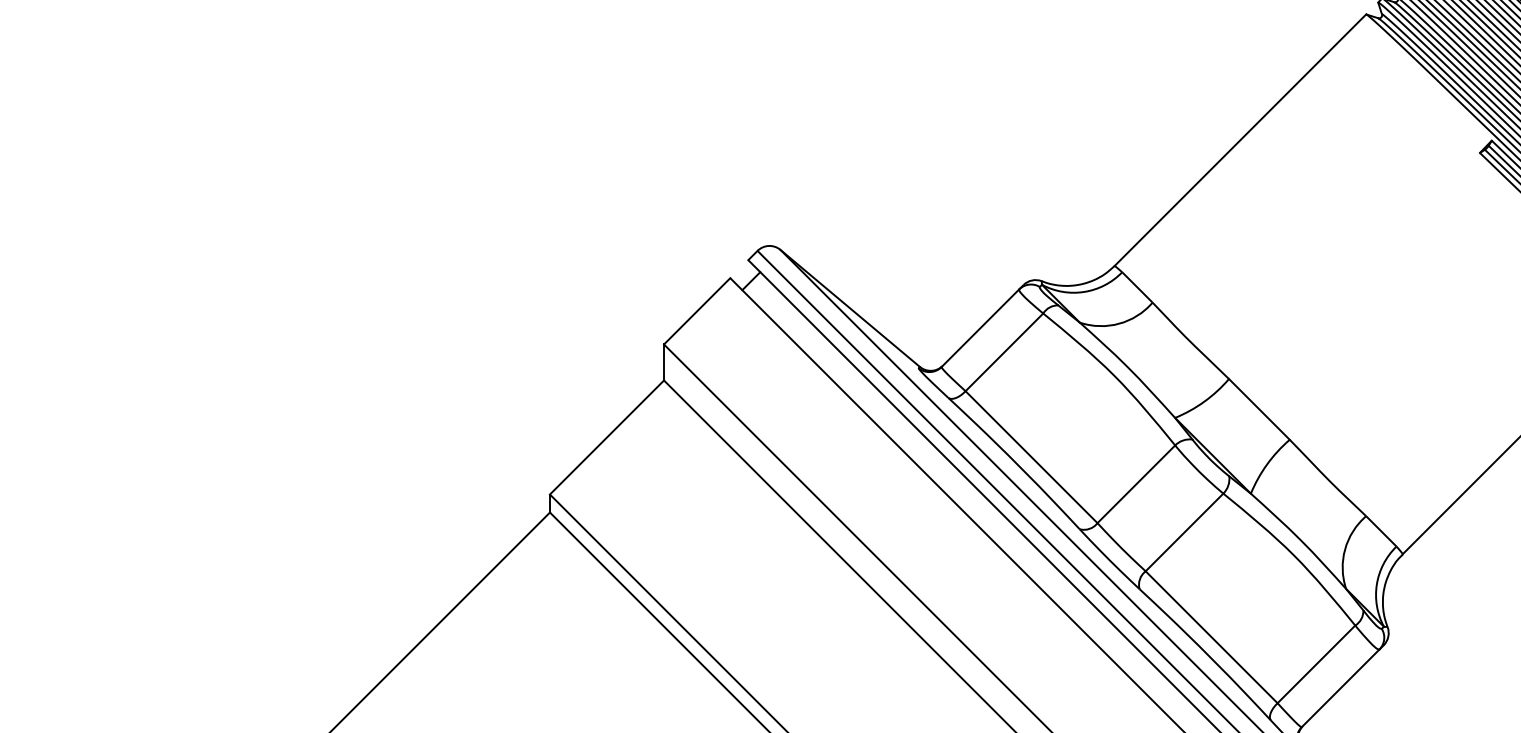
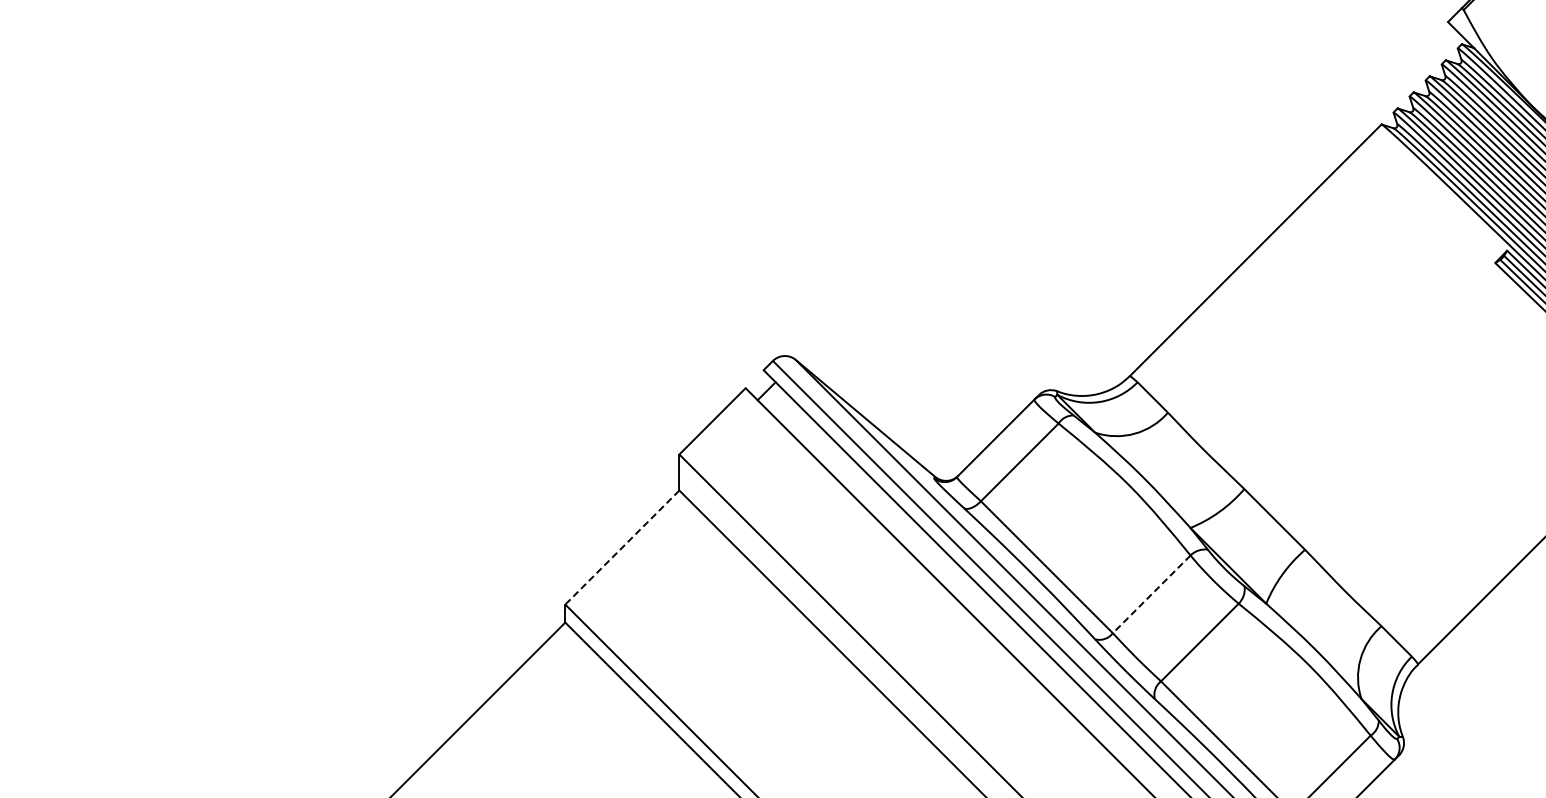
line: (607, 437) -> (622, 547), solid -> dashed
line: (1136, 484) -> (1151, 594), solid -> dashed

